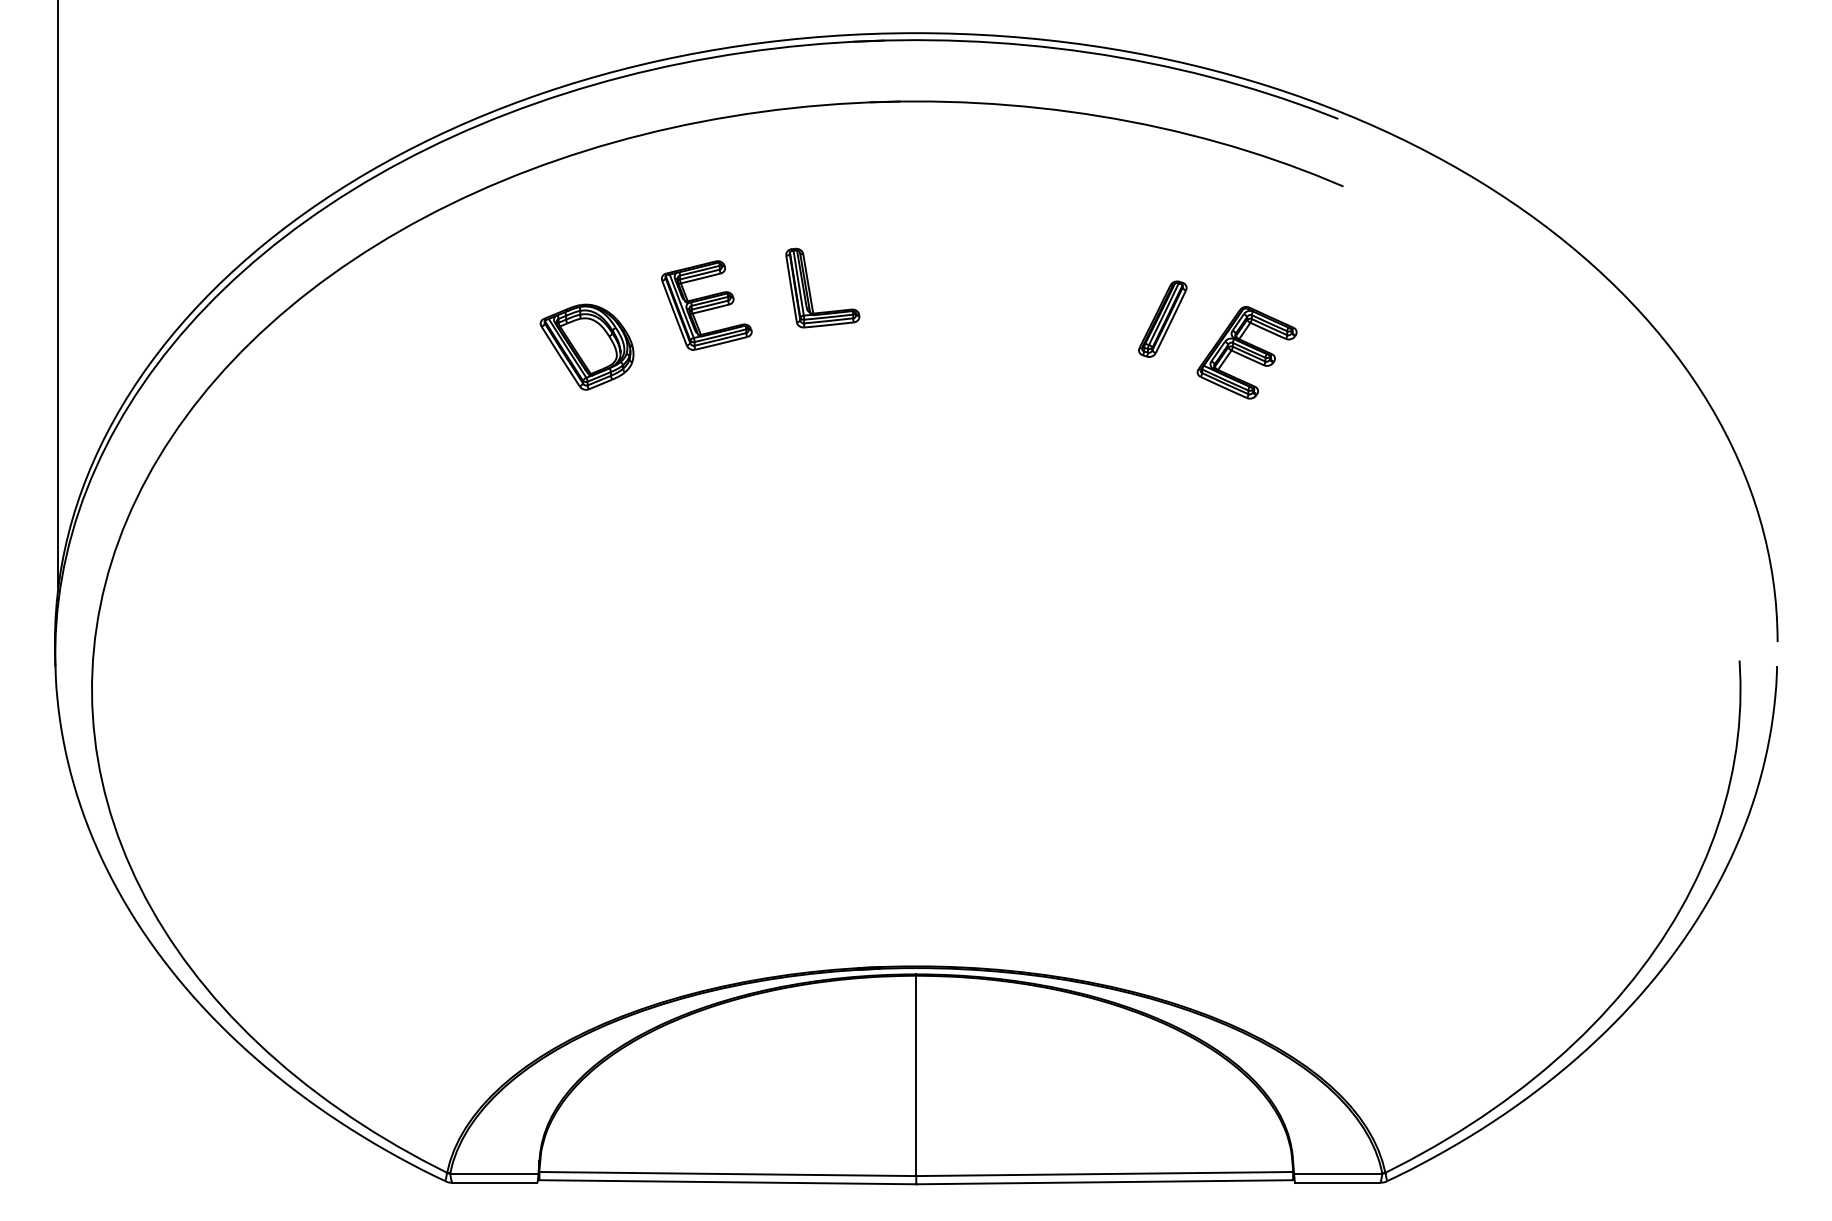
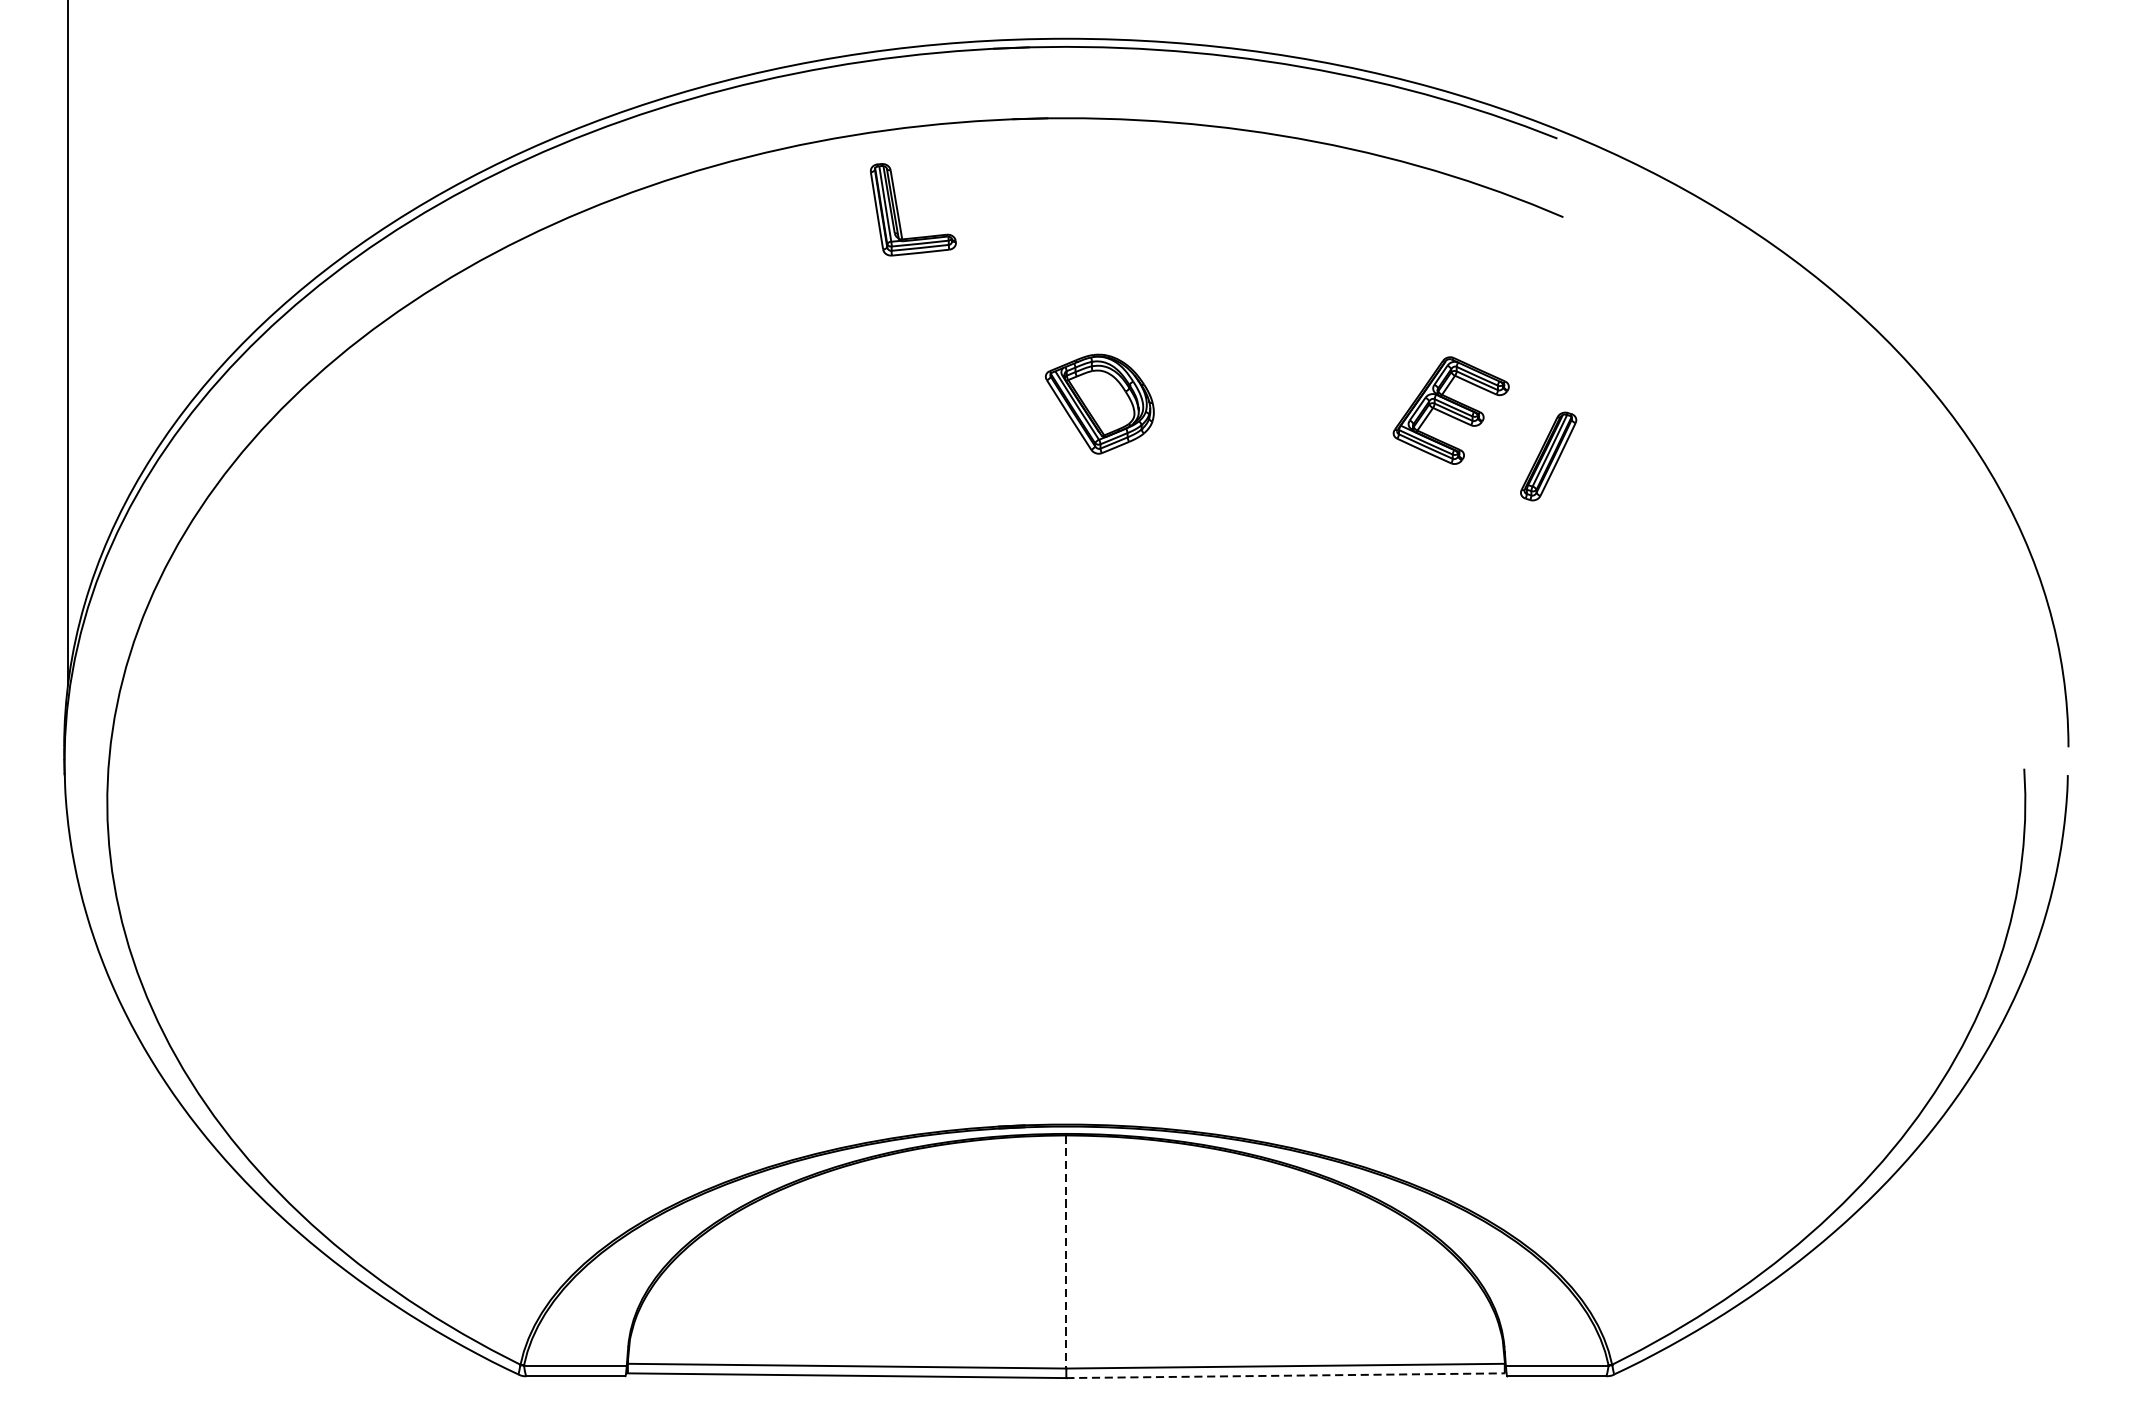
part: (810, 289) -> (899, 211), moved
part: (706, 305) -> (822, 355), removed
part: (1162, 318) -> (1548, 455), moved
part: (586, 346) -> (1099, 403), moved
line: (916, 1076) -> (1066, 1252), solid -> dashed
line: (1105, 1182) -> (1286, 1376), solid -> dashed

